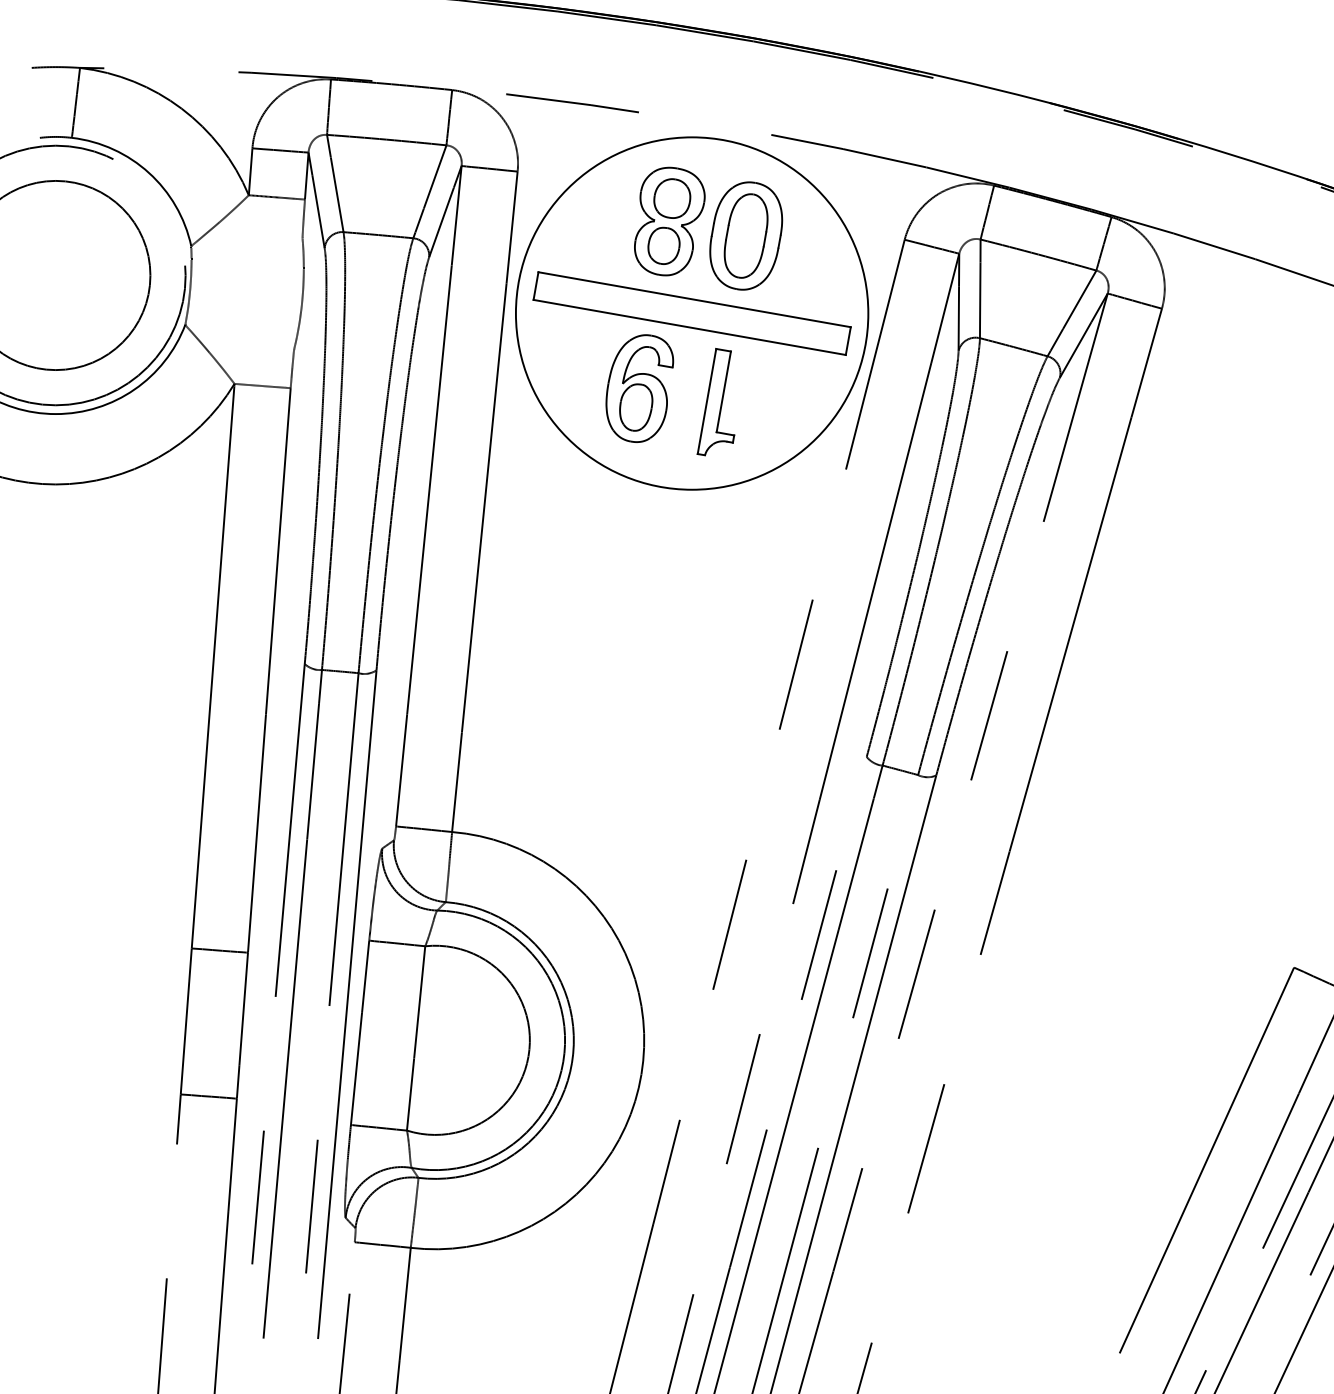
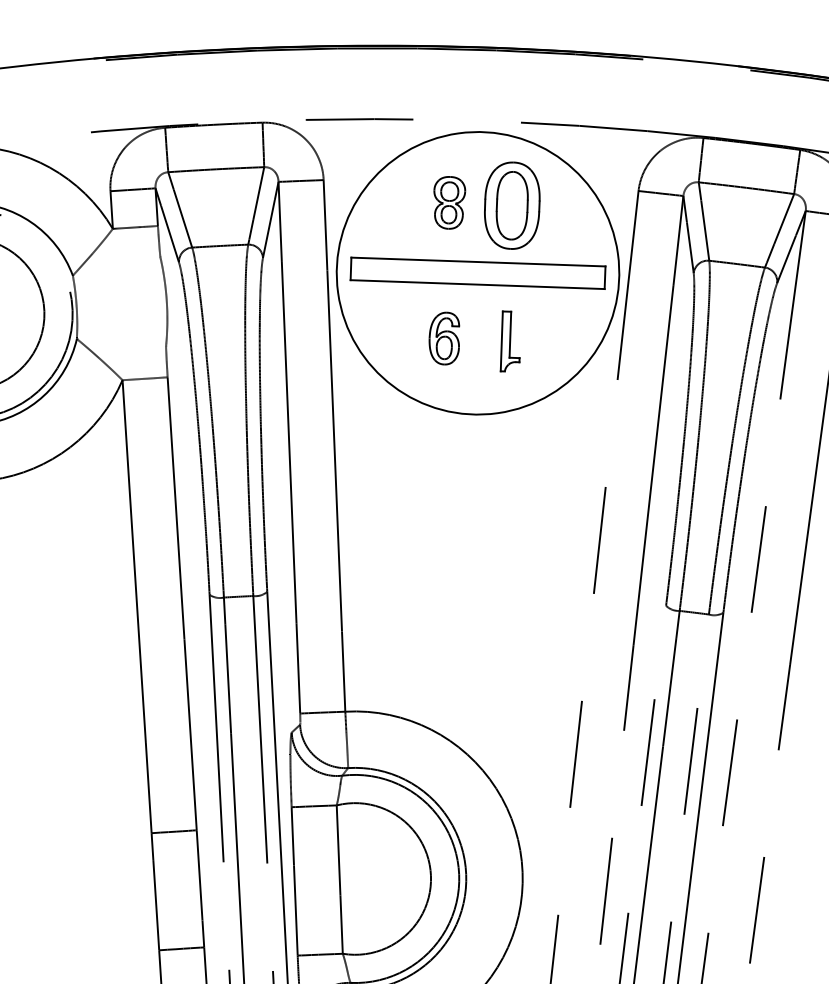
part: (669, 221) -> (449, 202), size x0.6
part: (639, 388) -> (444, 338), size x0.6
part: (715, 402) -> (506, 341), size x0.7

